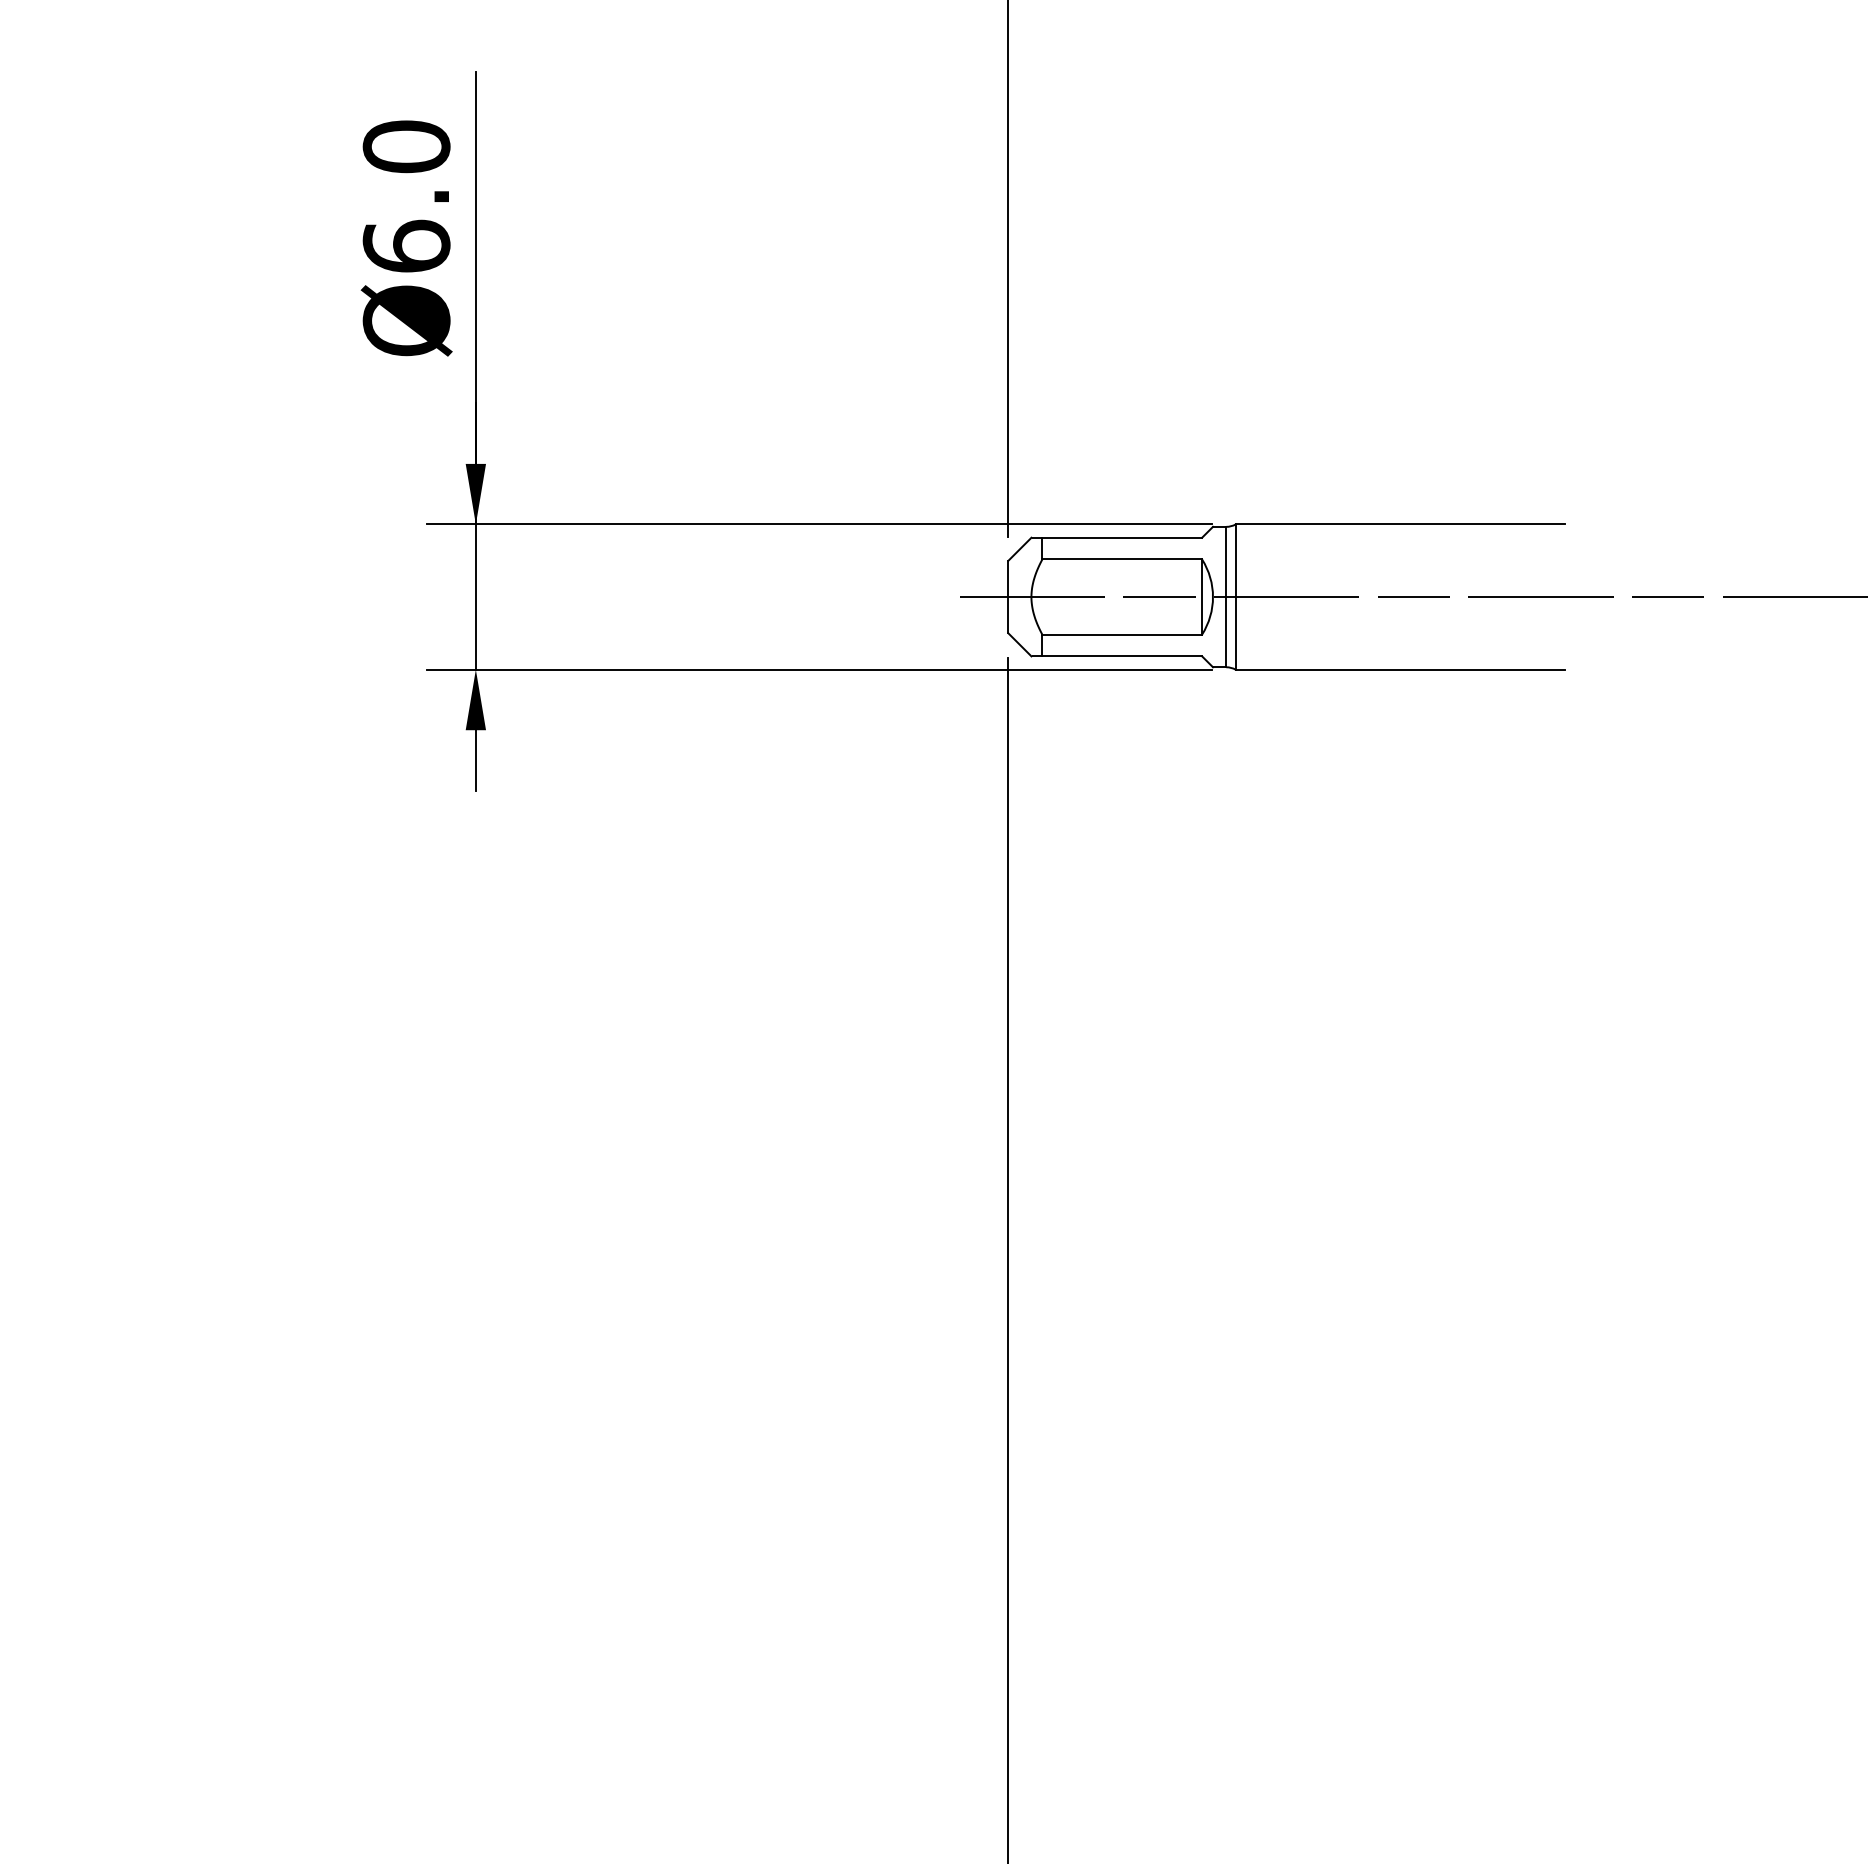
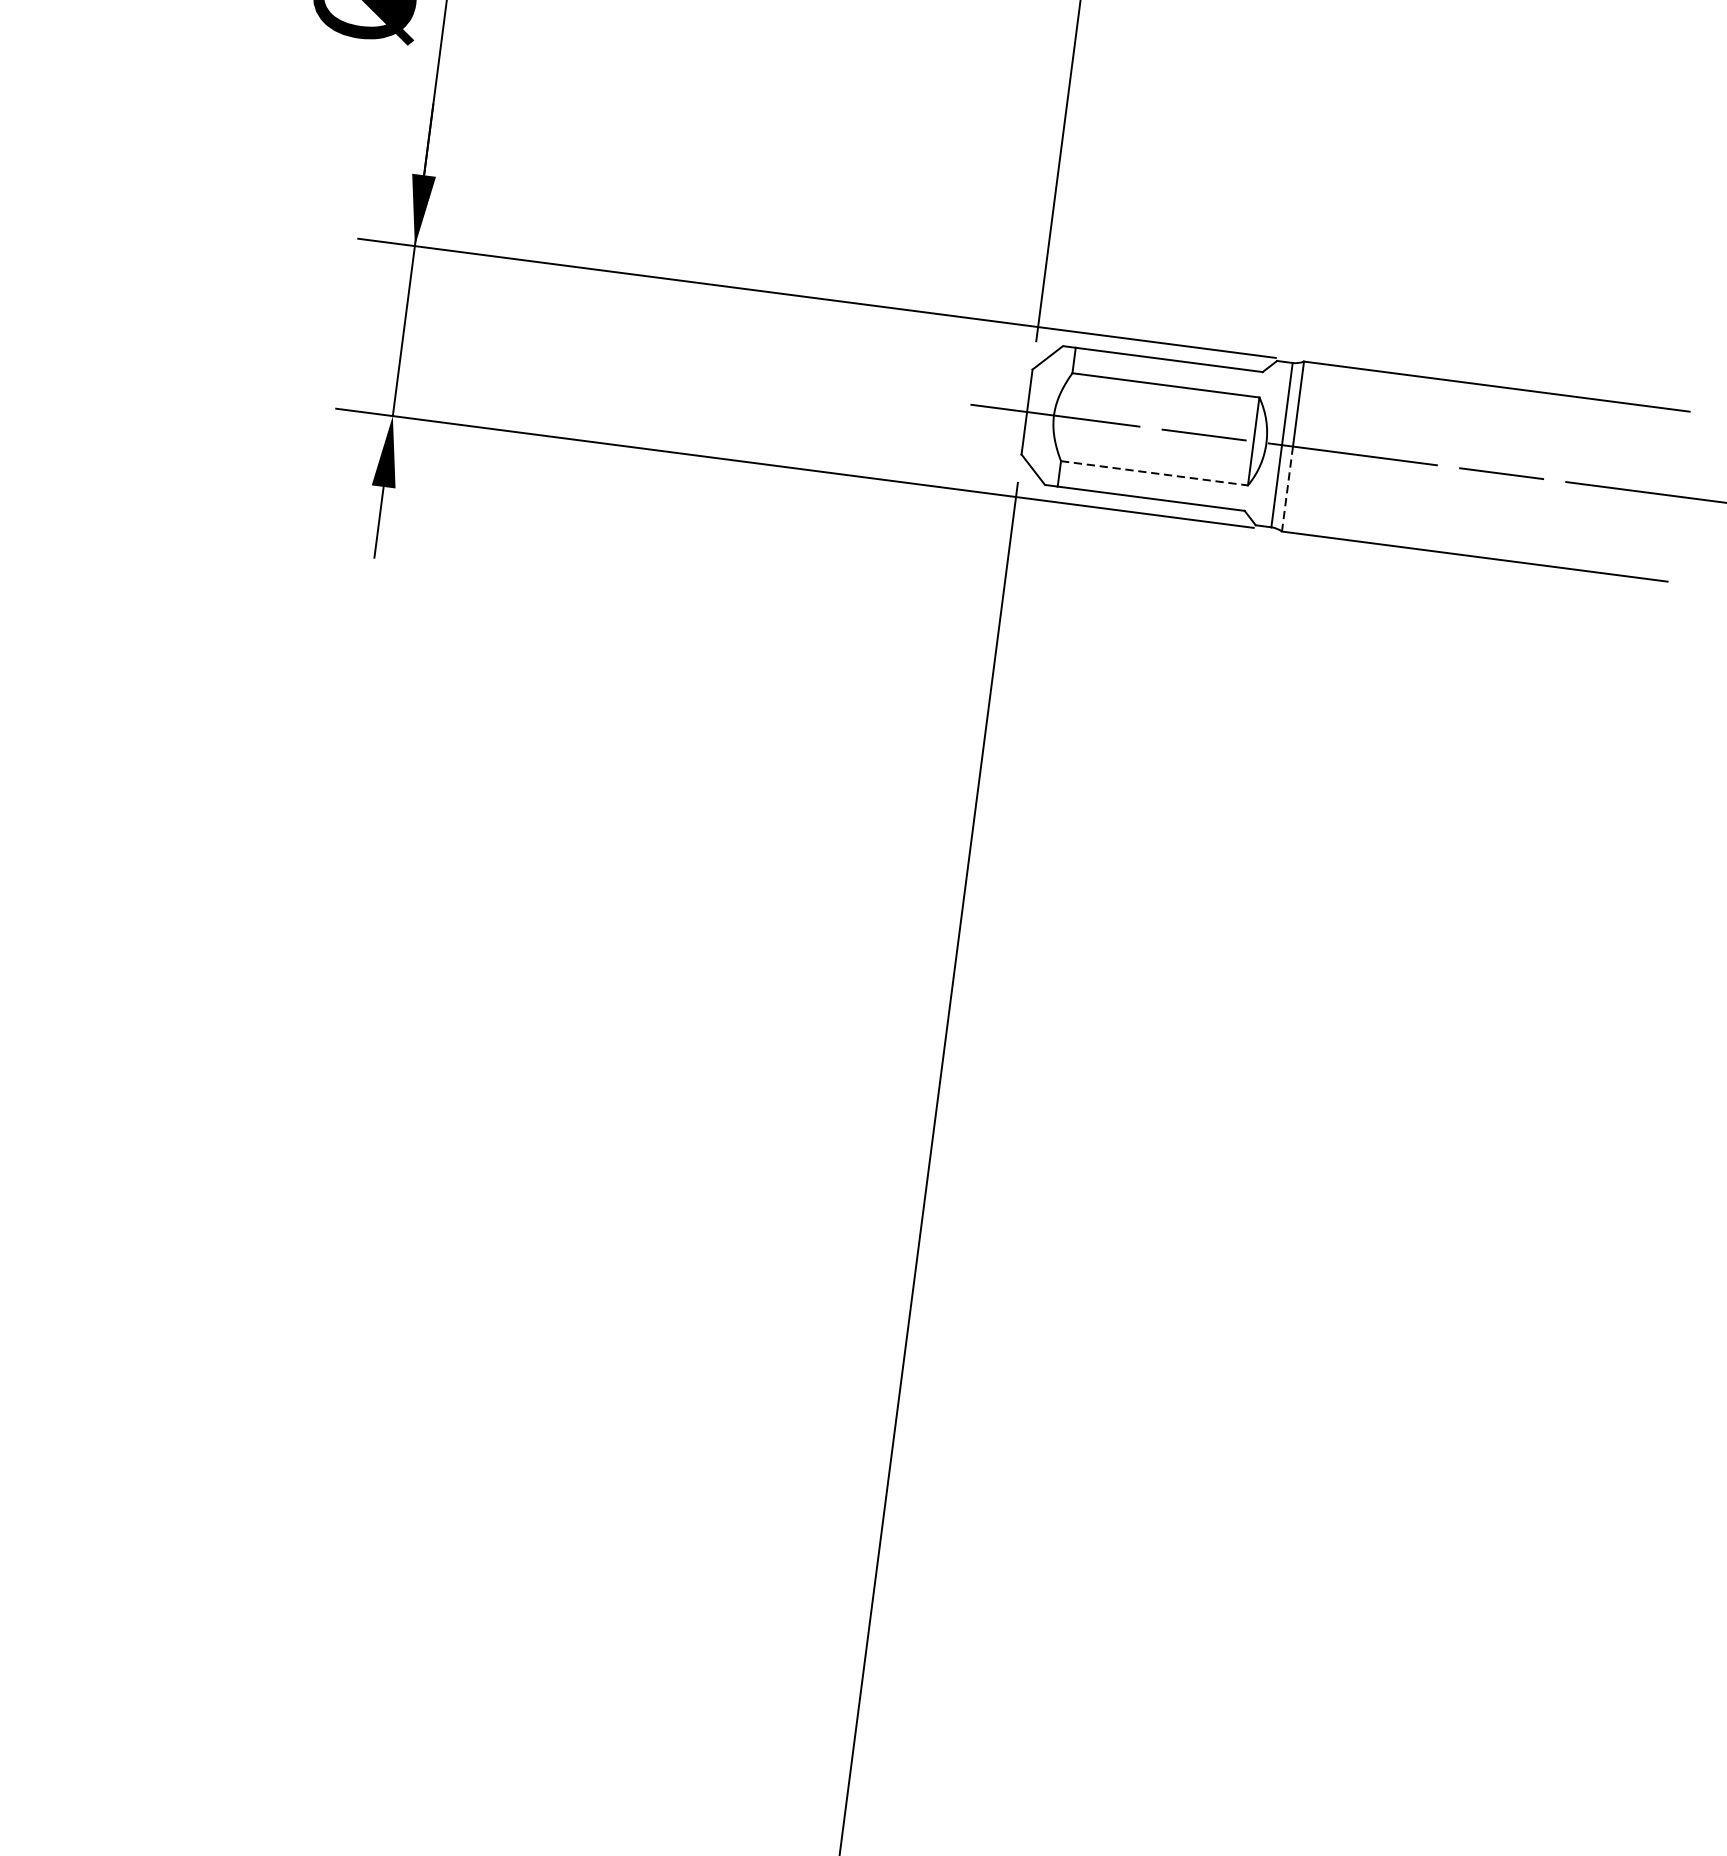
line: (1235, 633) -> (1287, 489), solid -> dashed
line: (1122, 634) -> (1154, 473), solid -> dashed

